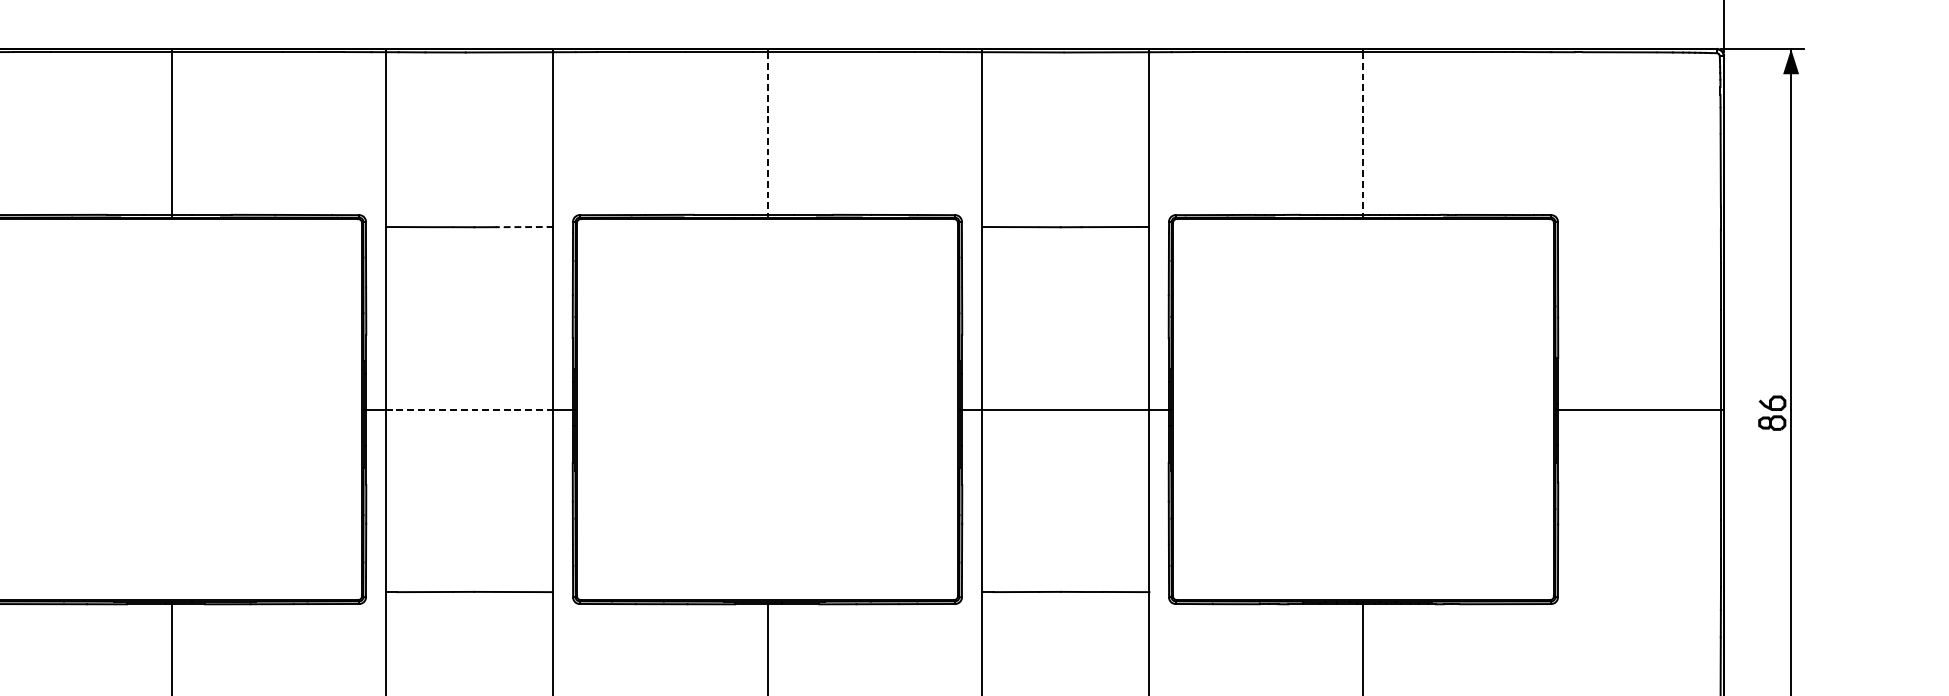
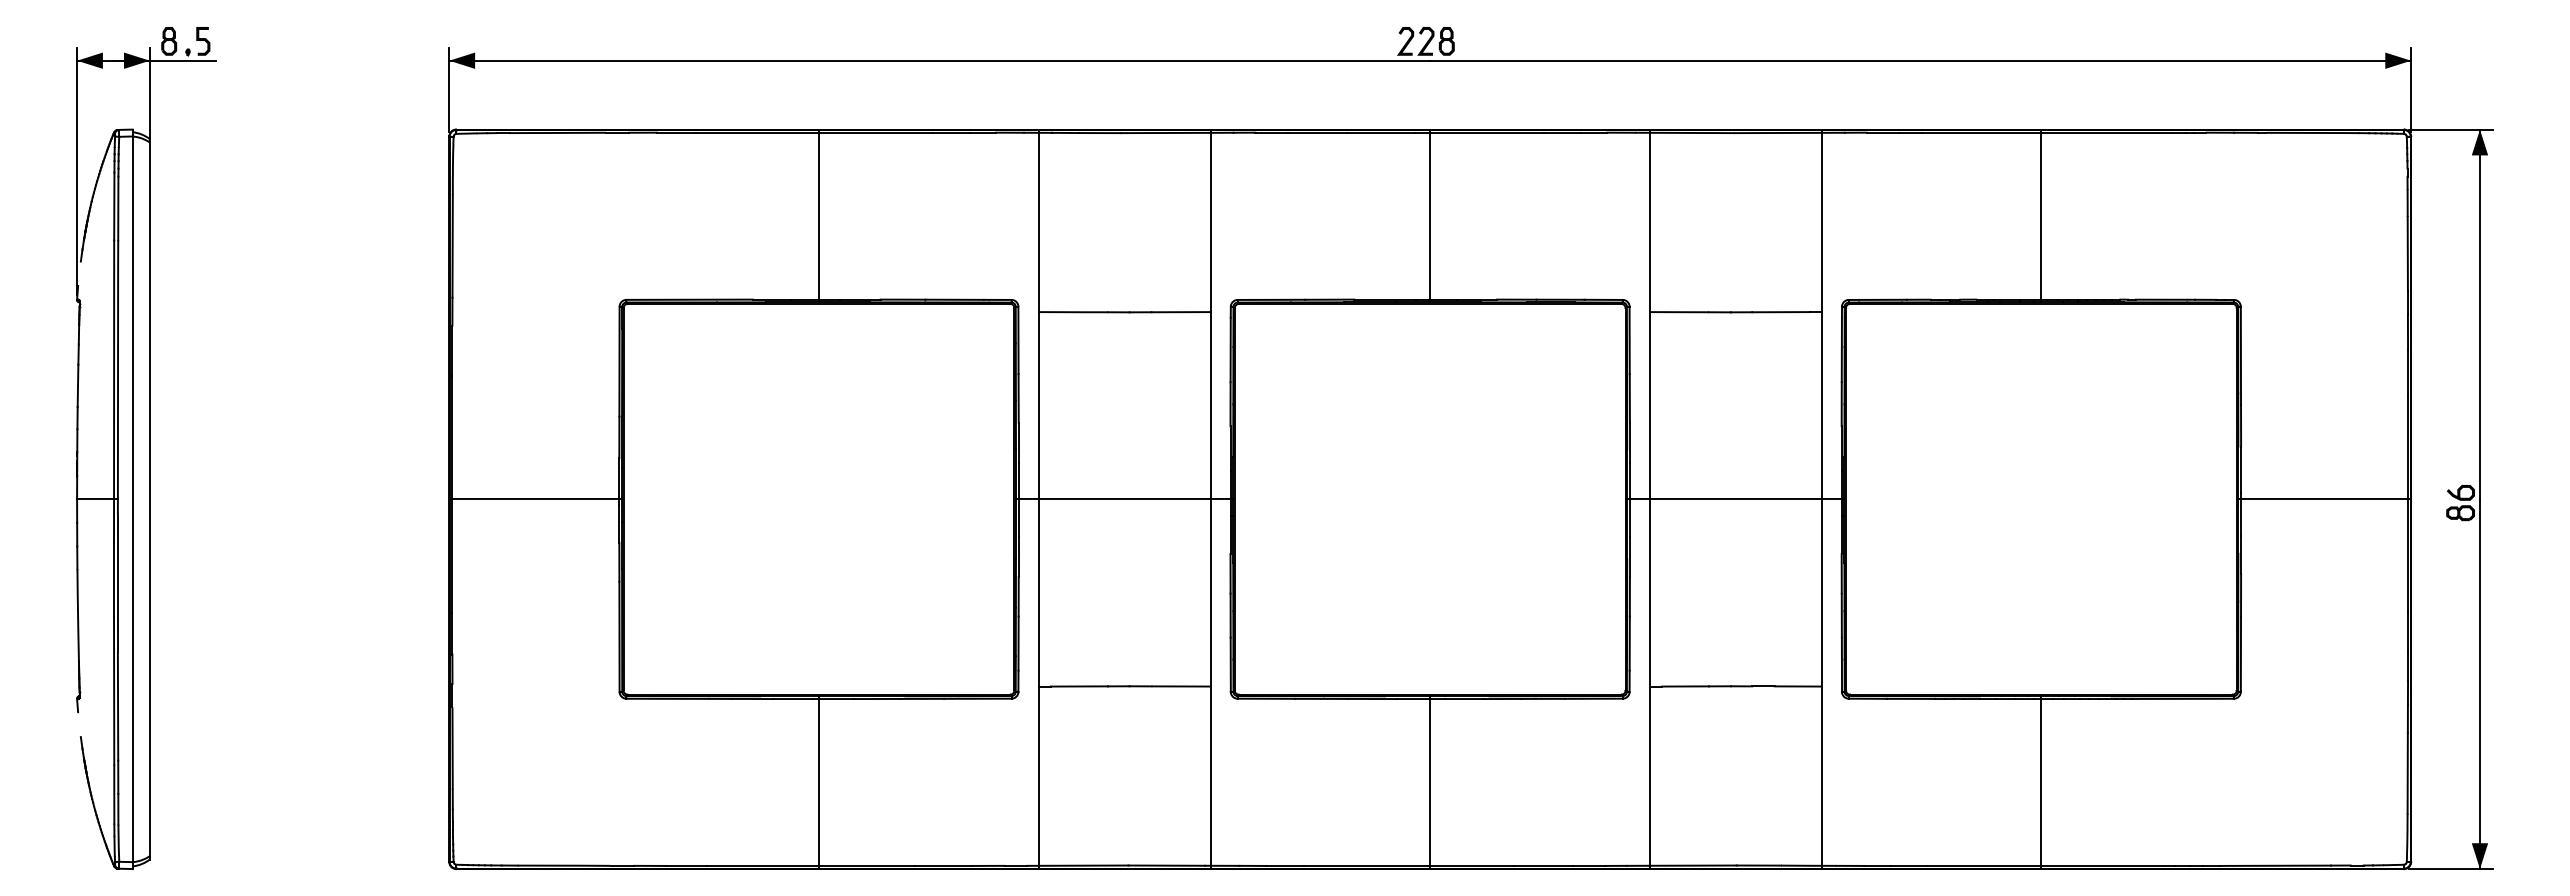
line: (767, 134) -> (1430, 217), dashed -> solid
line: (1363, 134) -> (2041, 217), dashed -> solid
line: (524, 227) -> (1181, 312), dashed -> solid
line: (469, 409) -> (1124, 499), dashed -> solid

